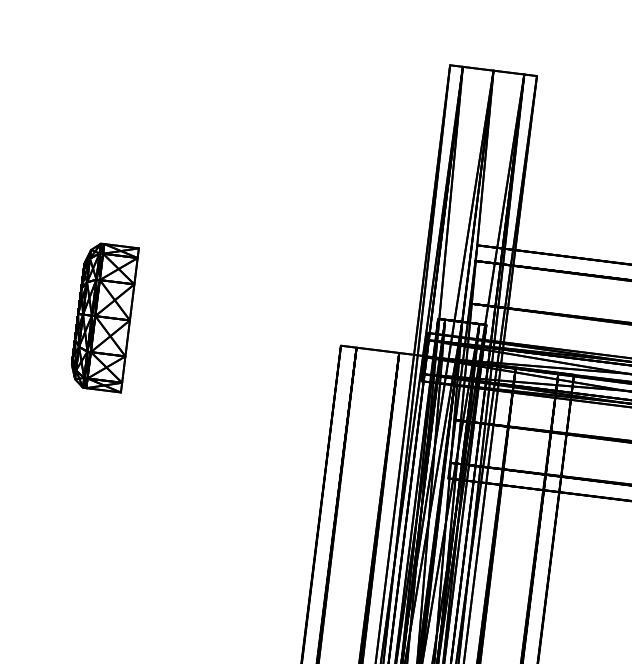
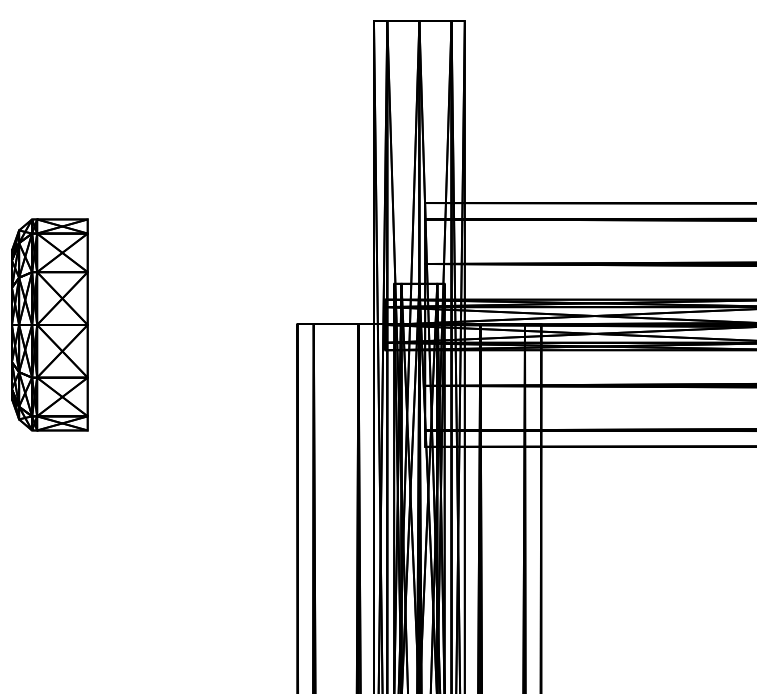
part: (103, 316) -> (49, 324), size x1.4

